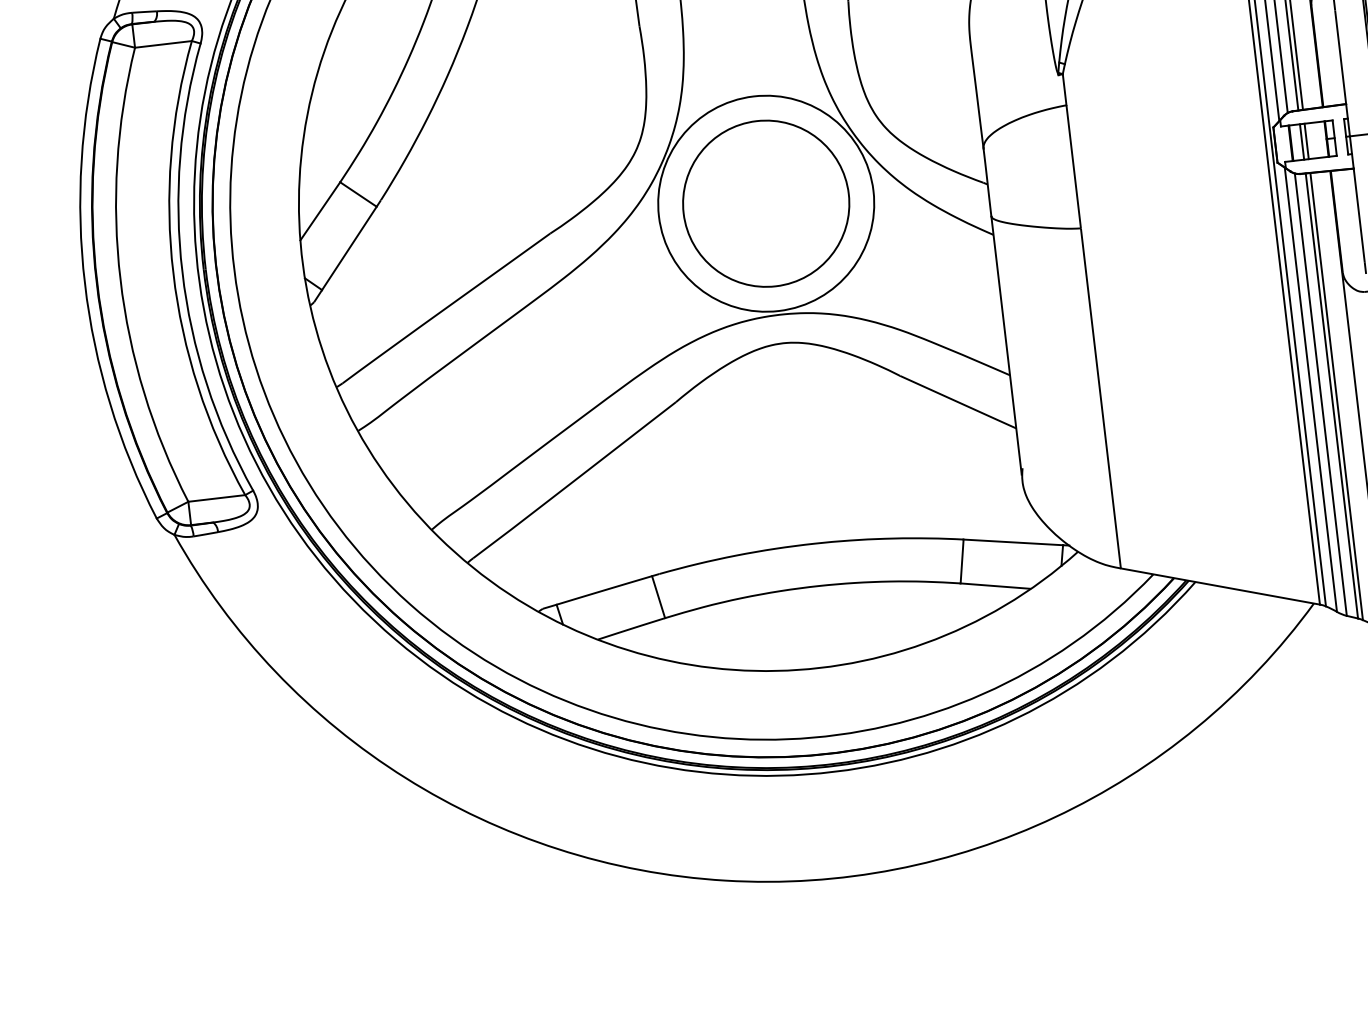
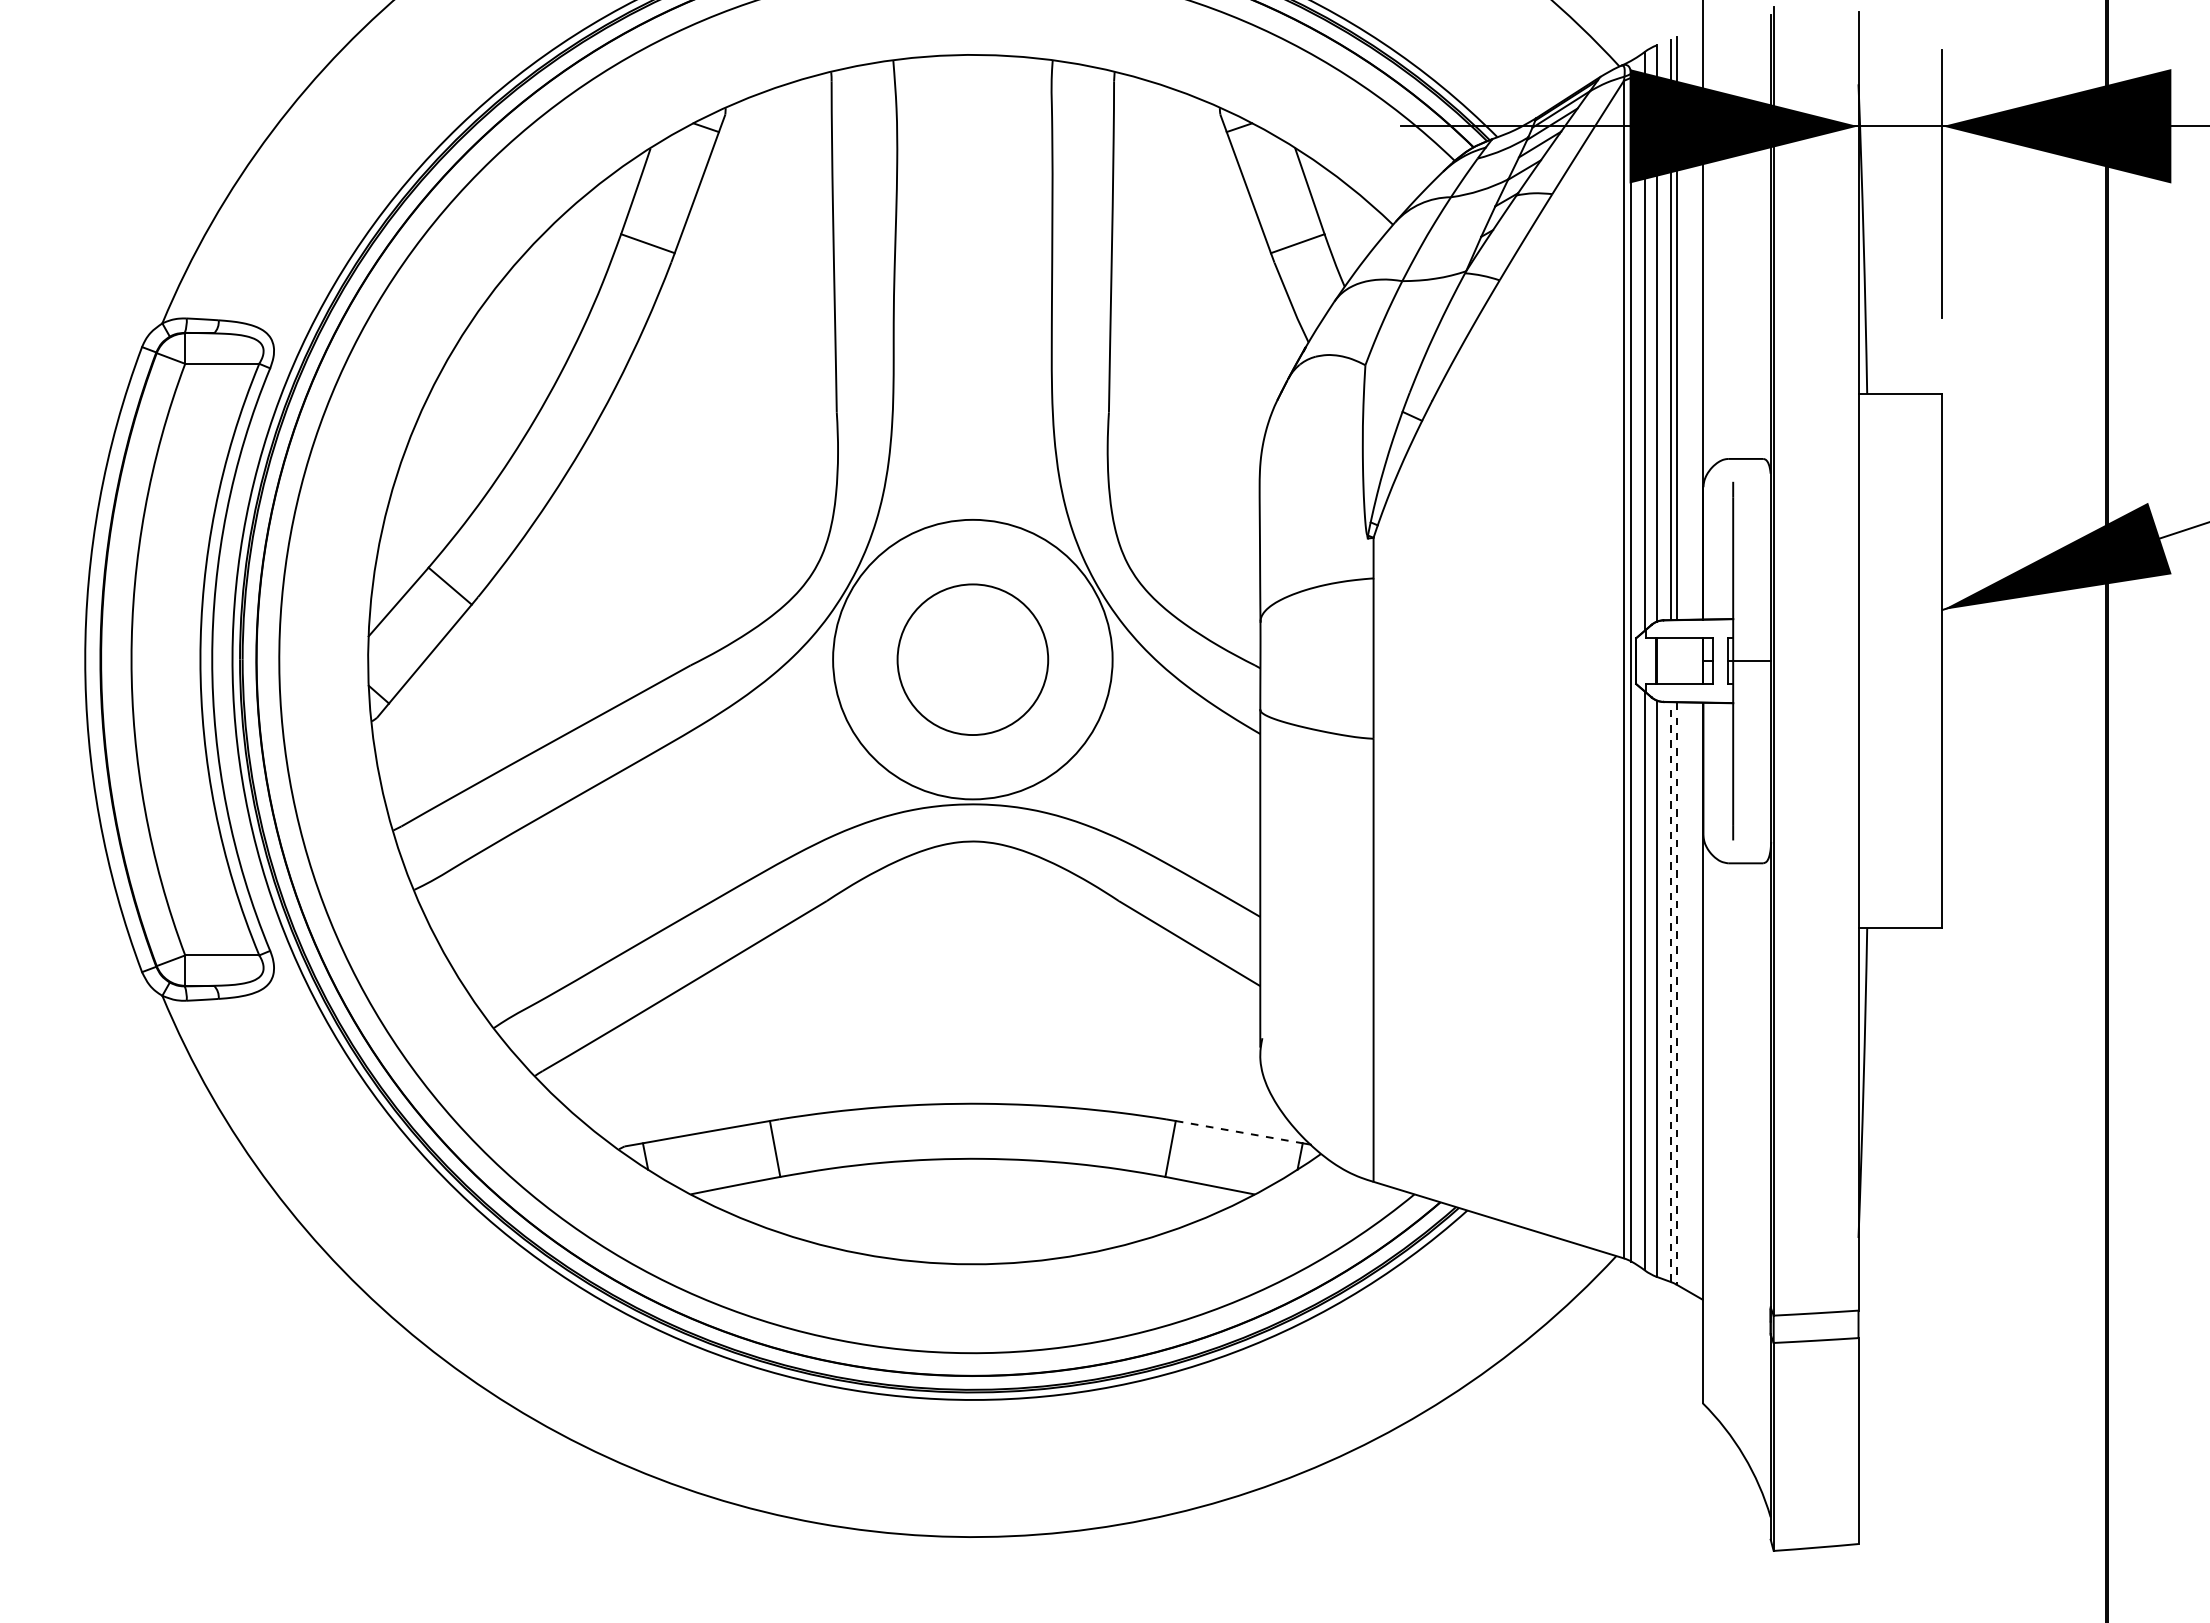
line: (1306, 141) -> (1676, 661), removed
line: (1301, 142) -> (1670, 661), removed
circle: (765, 203) -> (972, 659), size x0.7
line: (1331, 396) -> (1670, 992), solid -> dashed
line: (1336, 397) -> (1676, 994), solid -> dashed
line: (1013, 542) -> (1239, 1132), solid -> dashed

